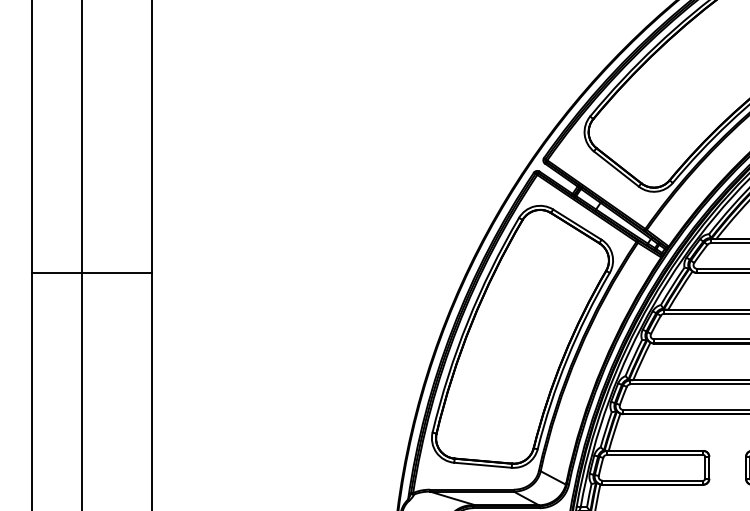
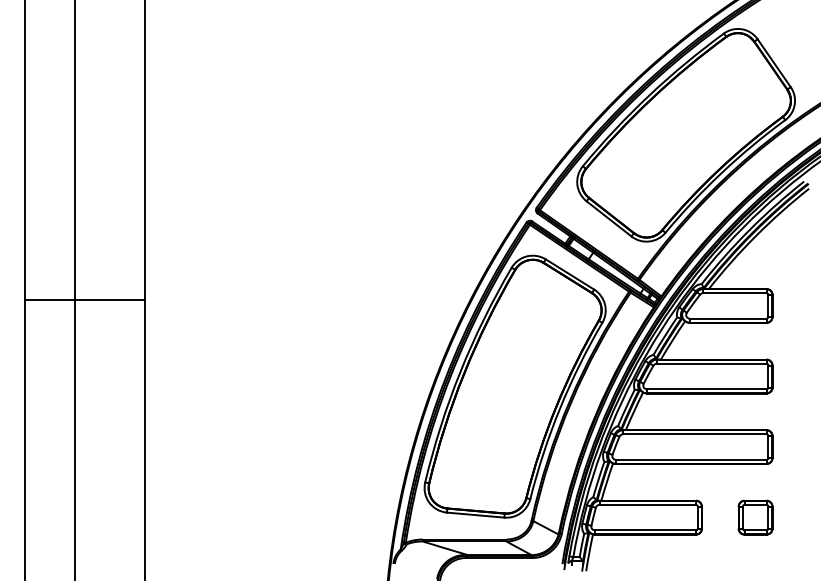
line: (91, 272) -> (84, 299), moved

